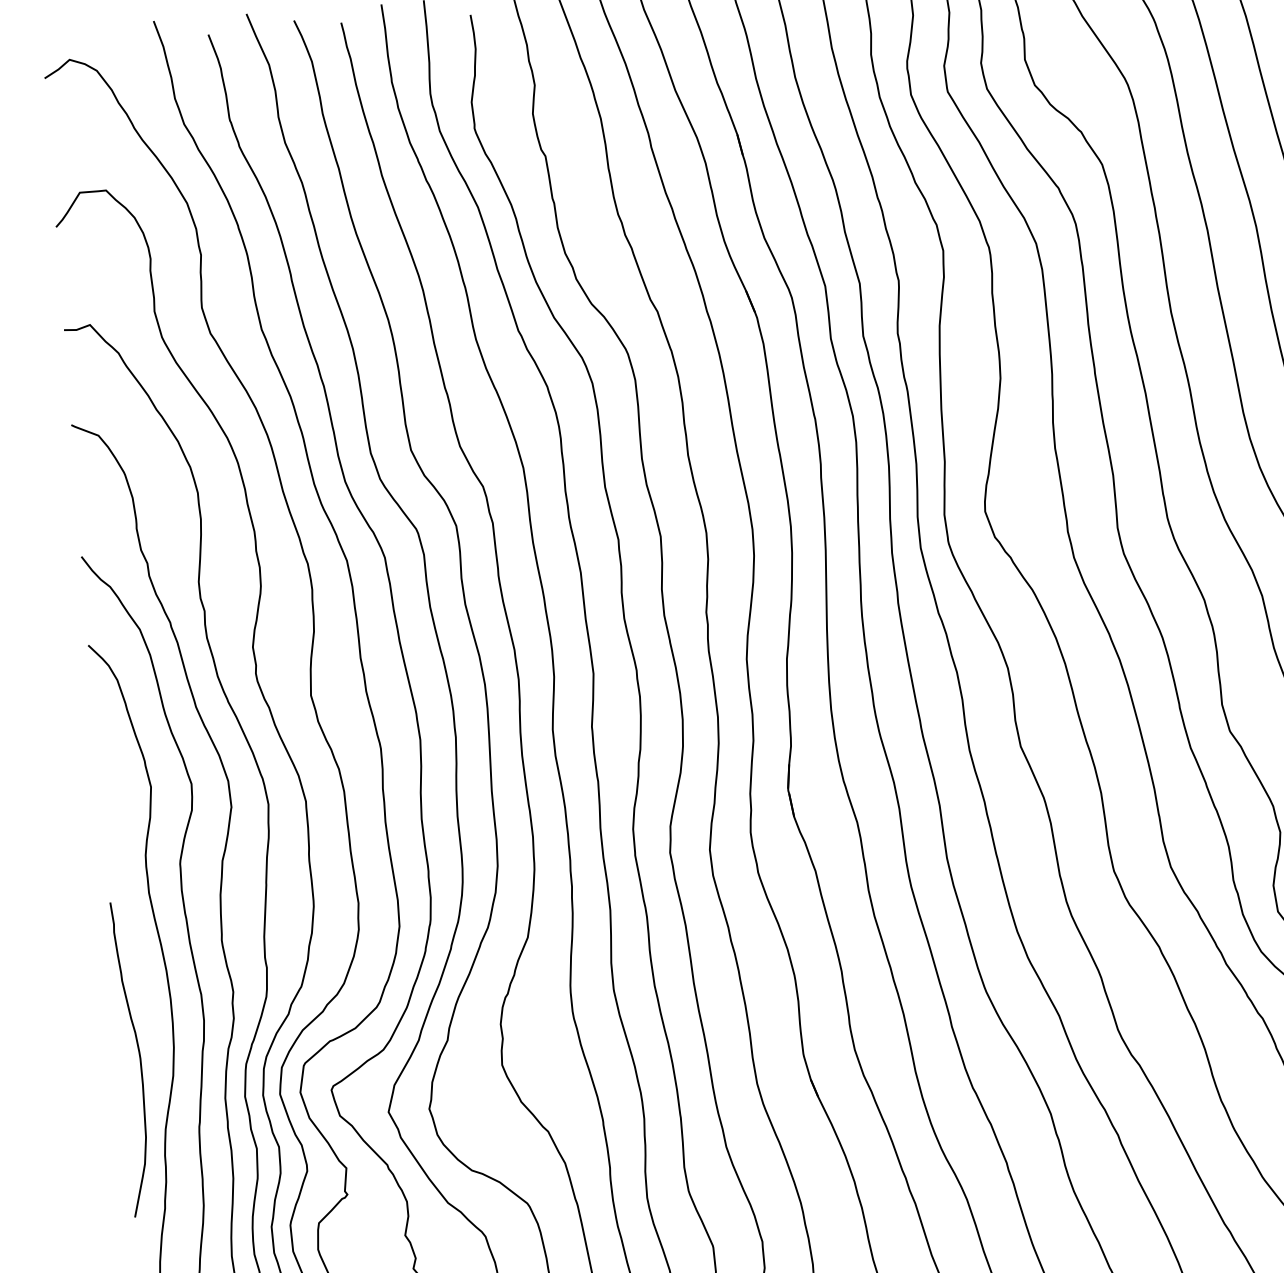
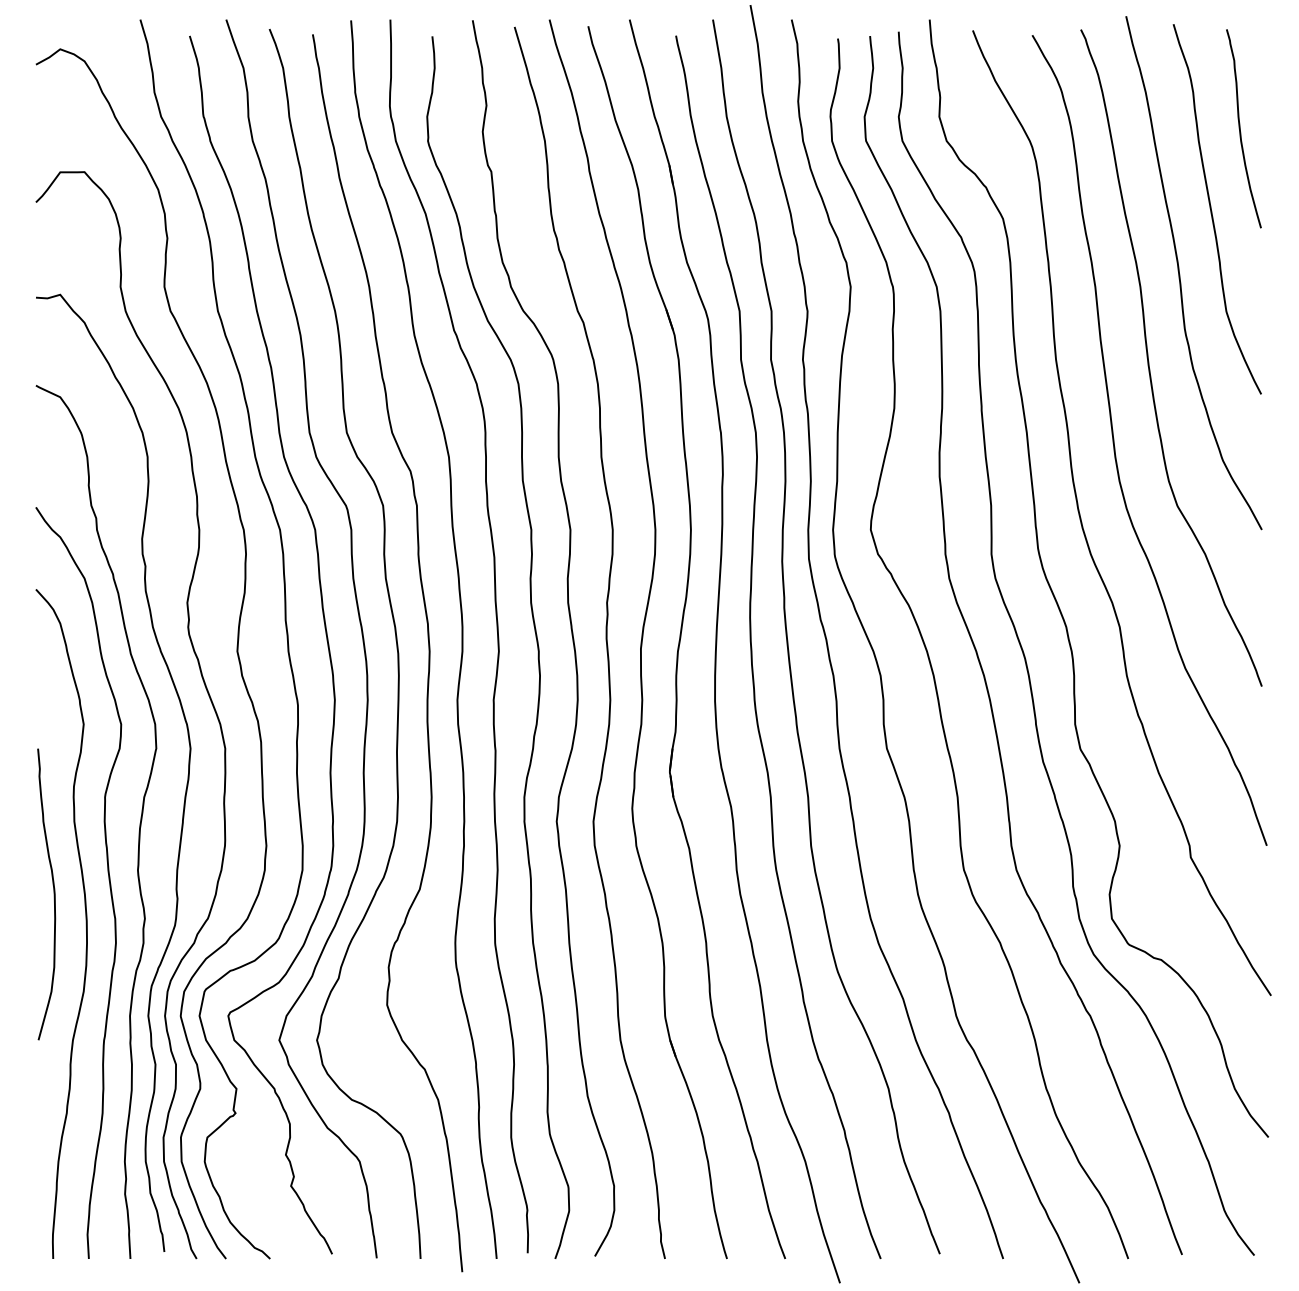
curve: (139, 1058) -> (53, 894), moved

